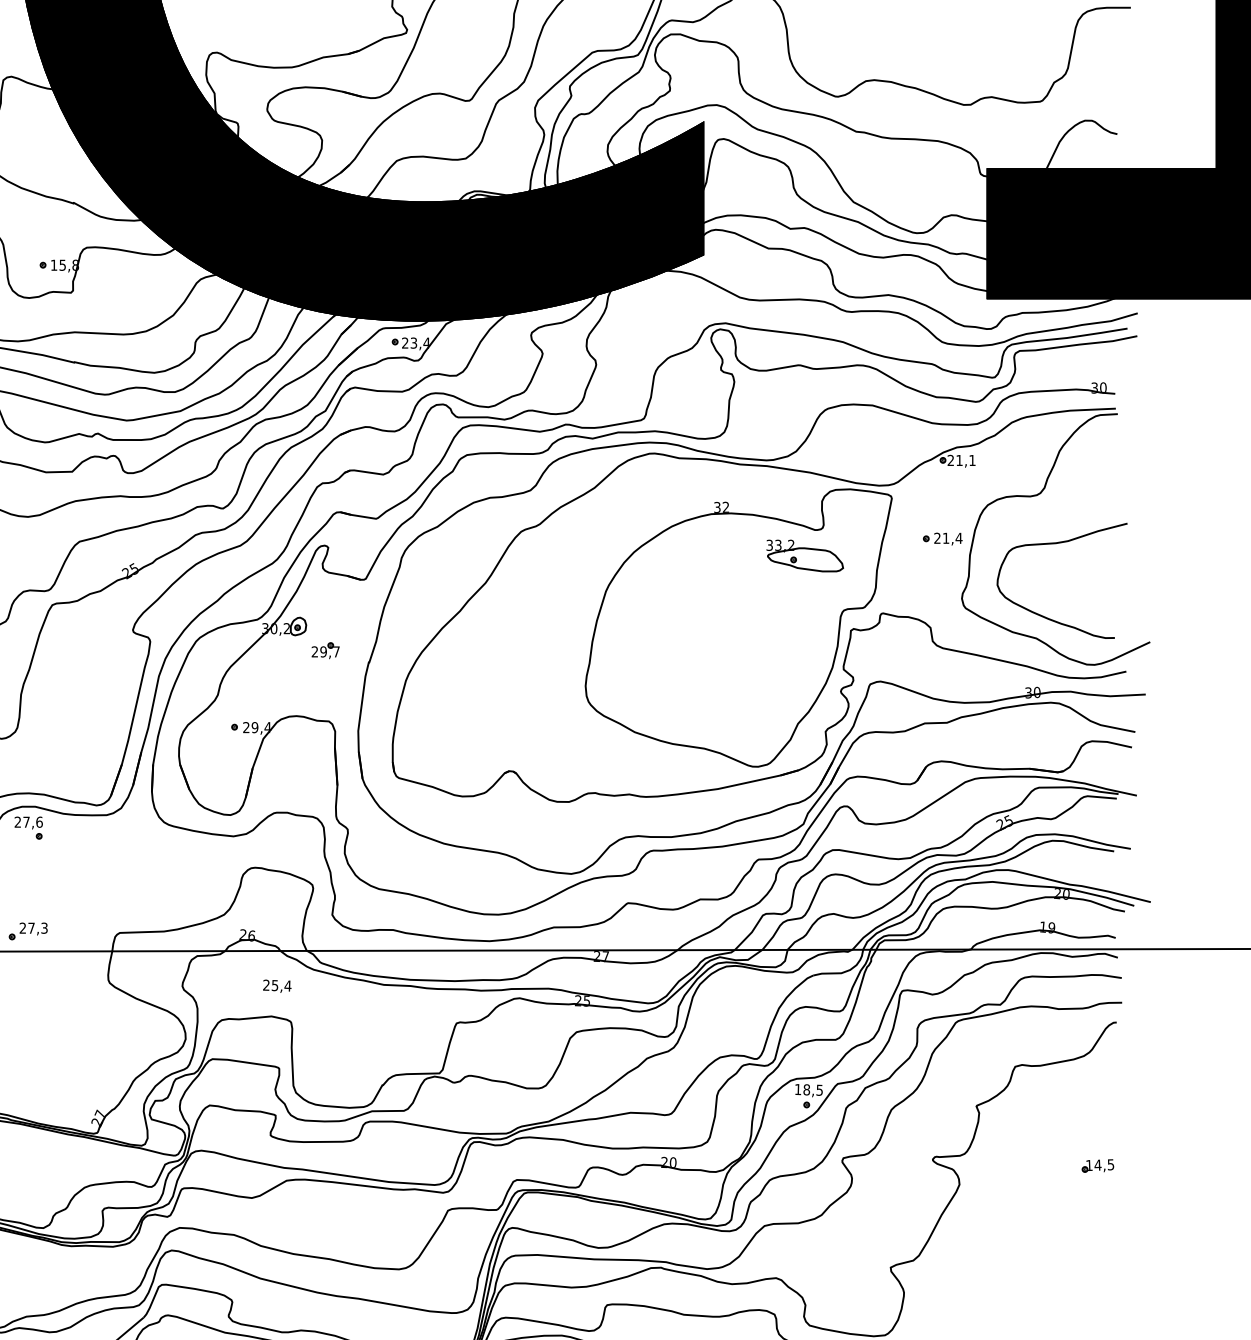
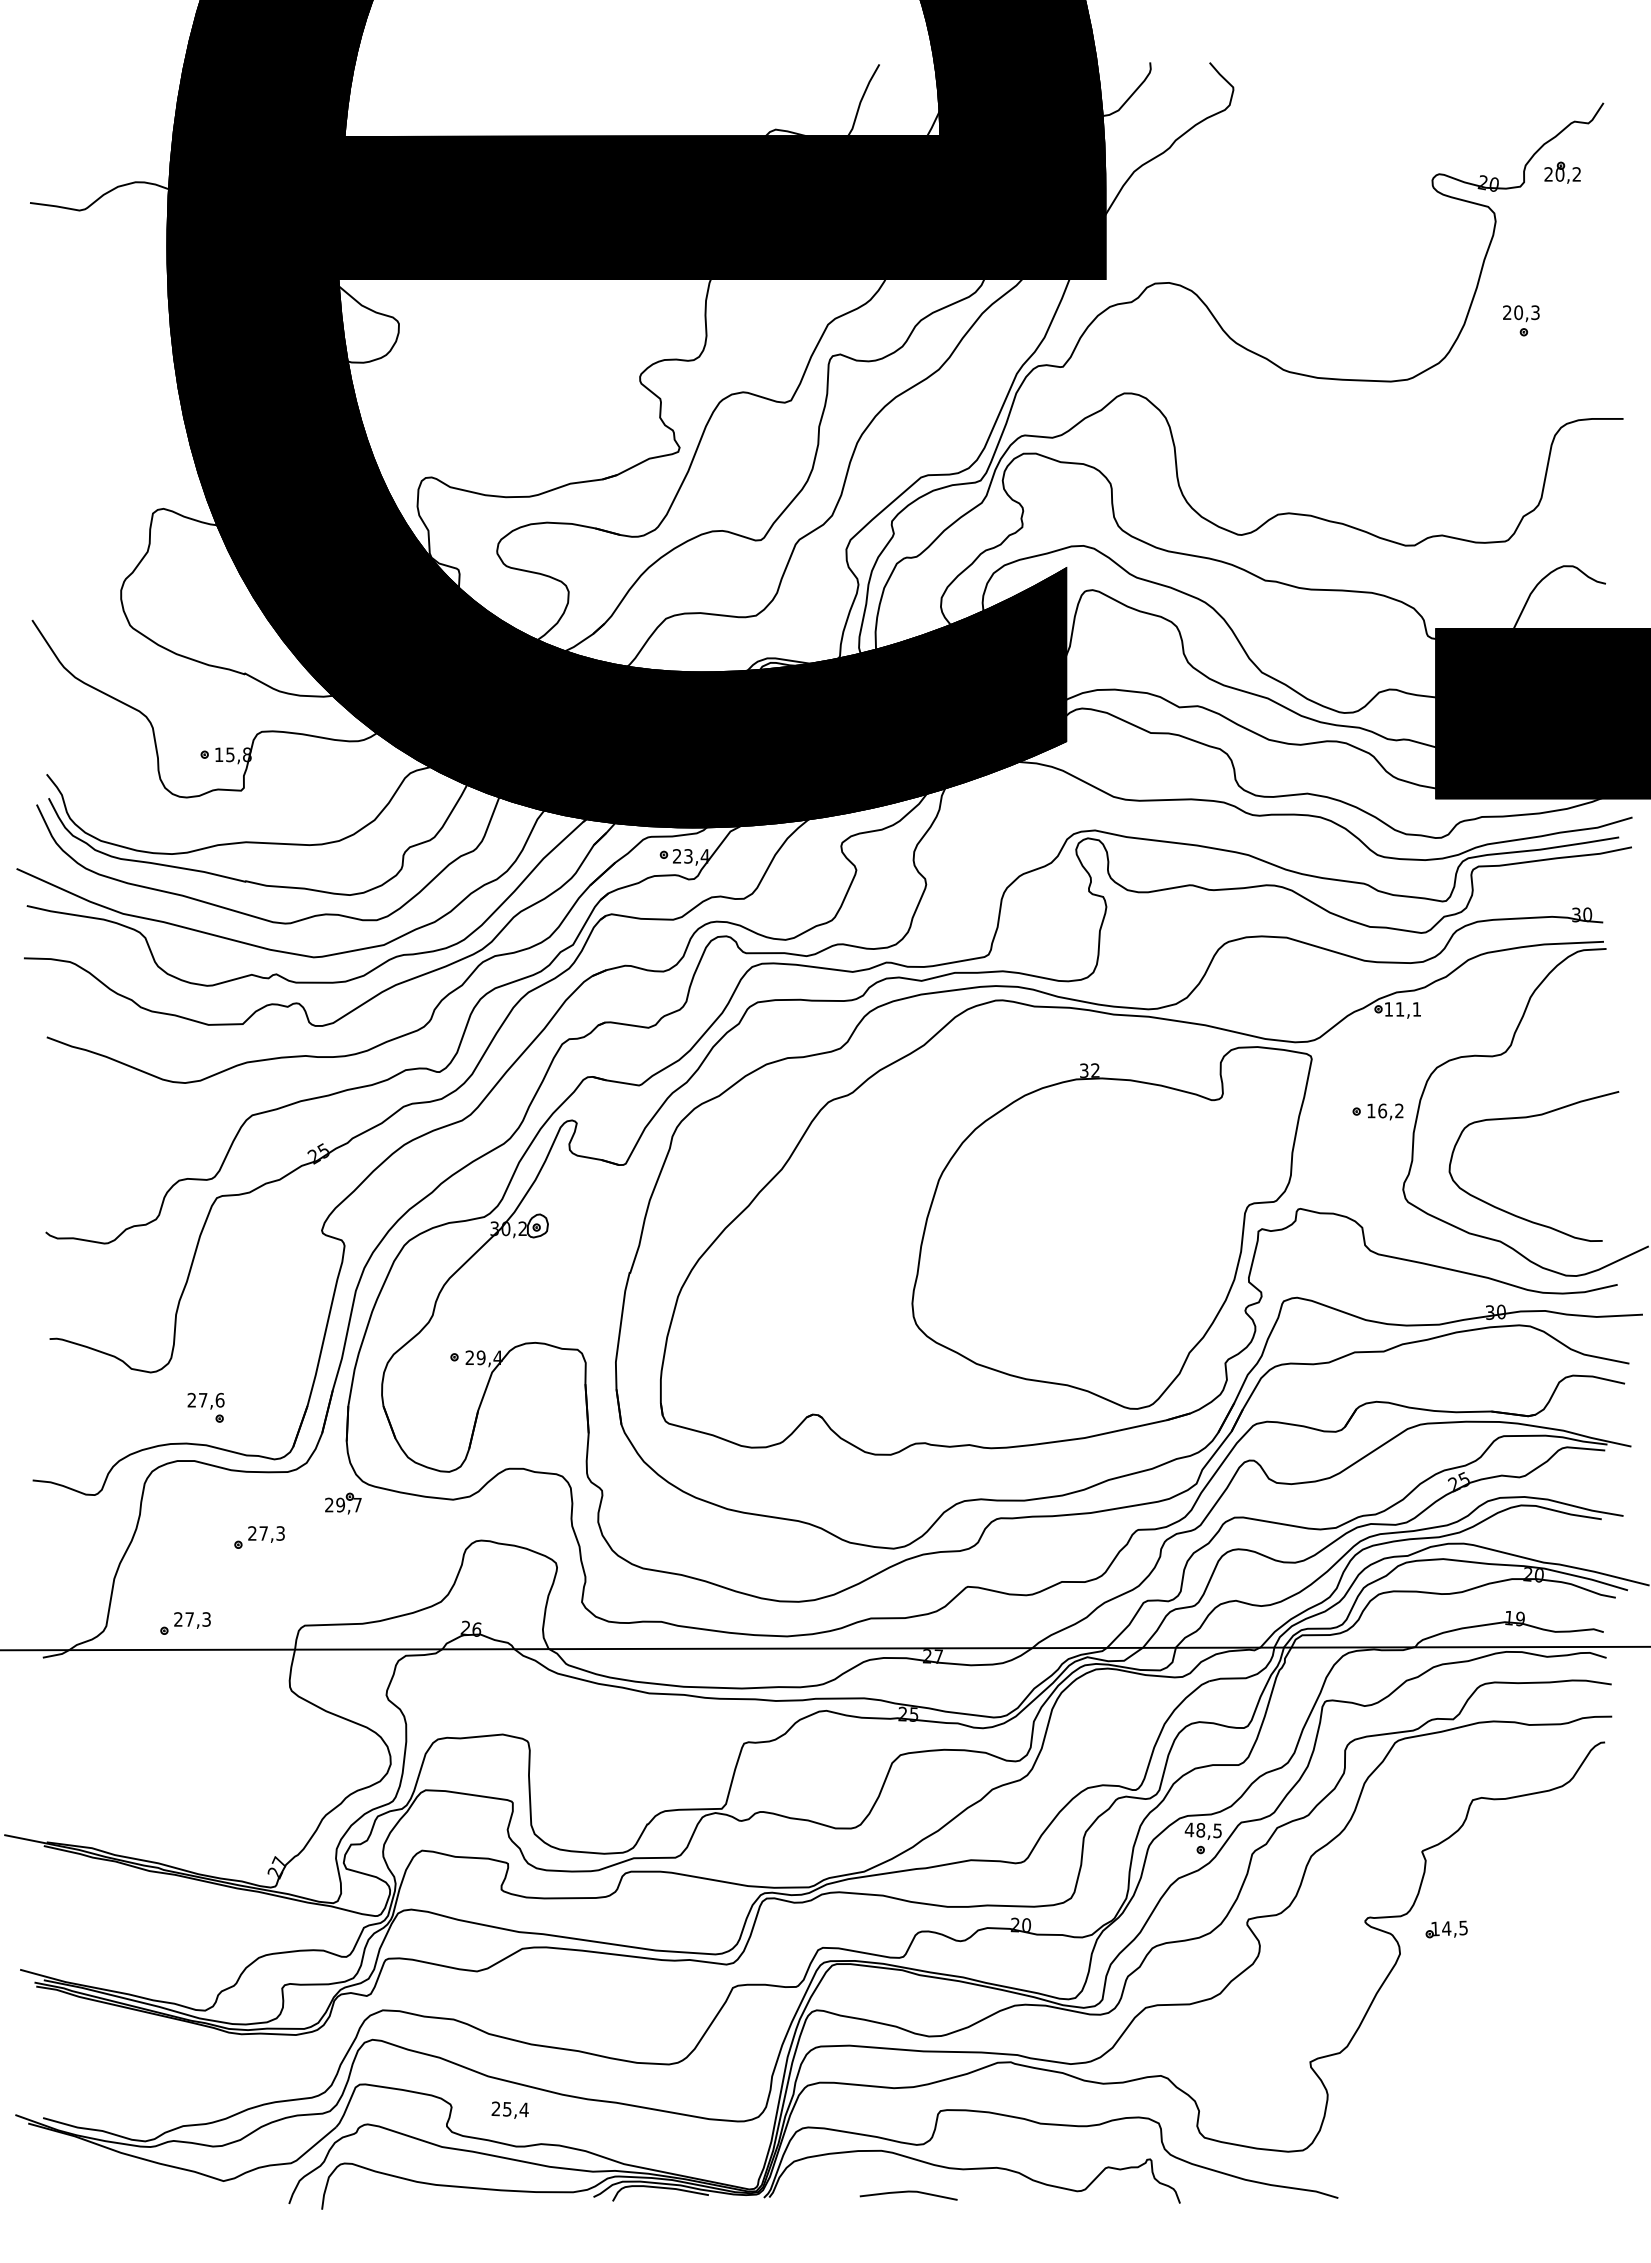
text: (950, 460) -> (1388, 1009), 21,1 -> 11,1
text: (948, 537) -> (1385, 1110), 21,4 -> 16,2
part: (804, 555) -> (1198, 1133), removed
part: (325, 650) -> (343, 1503), moved
part: (28, 827) -> (205, 1407), moved
part: (85, 865) -> (259, 1537), added
text: (276, 985) -> (509, 2109), moved
text: (798, 1089) -> (1189, 1829), 18,5 -> 48,5
part: (1097, 1165) -> (1446, 1929), moved

